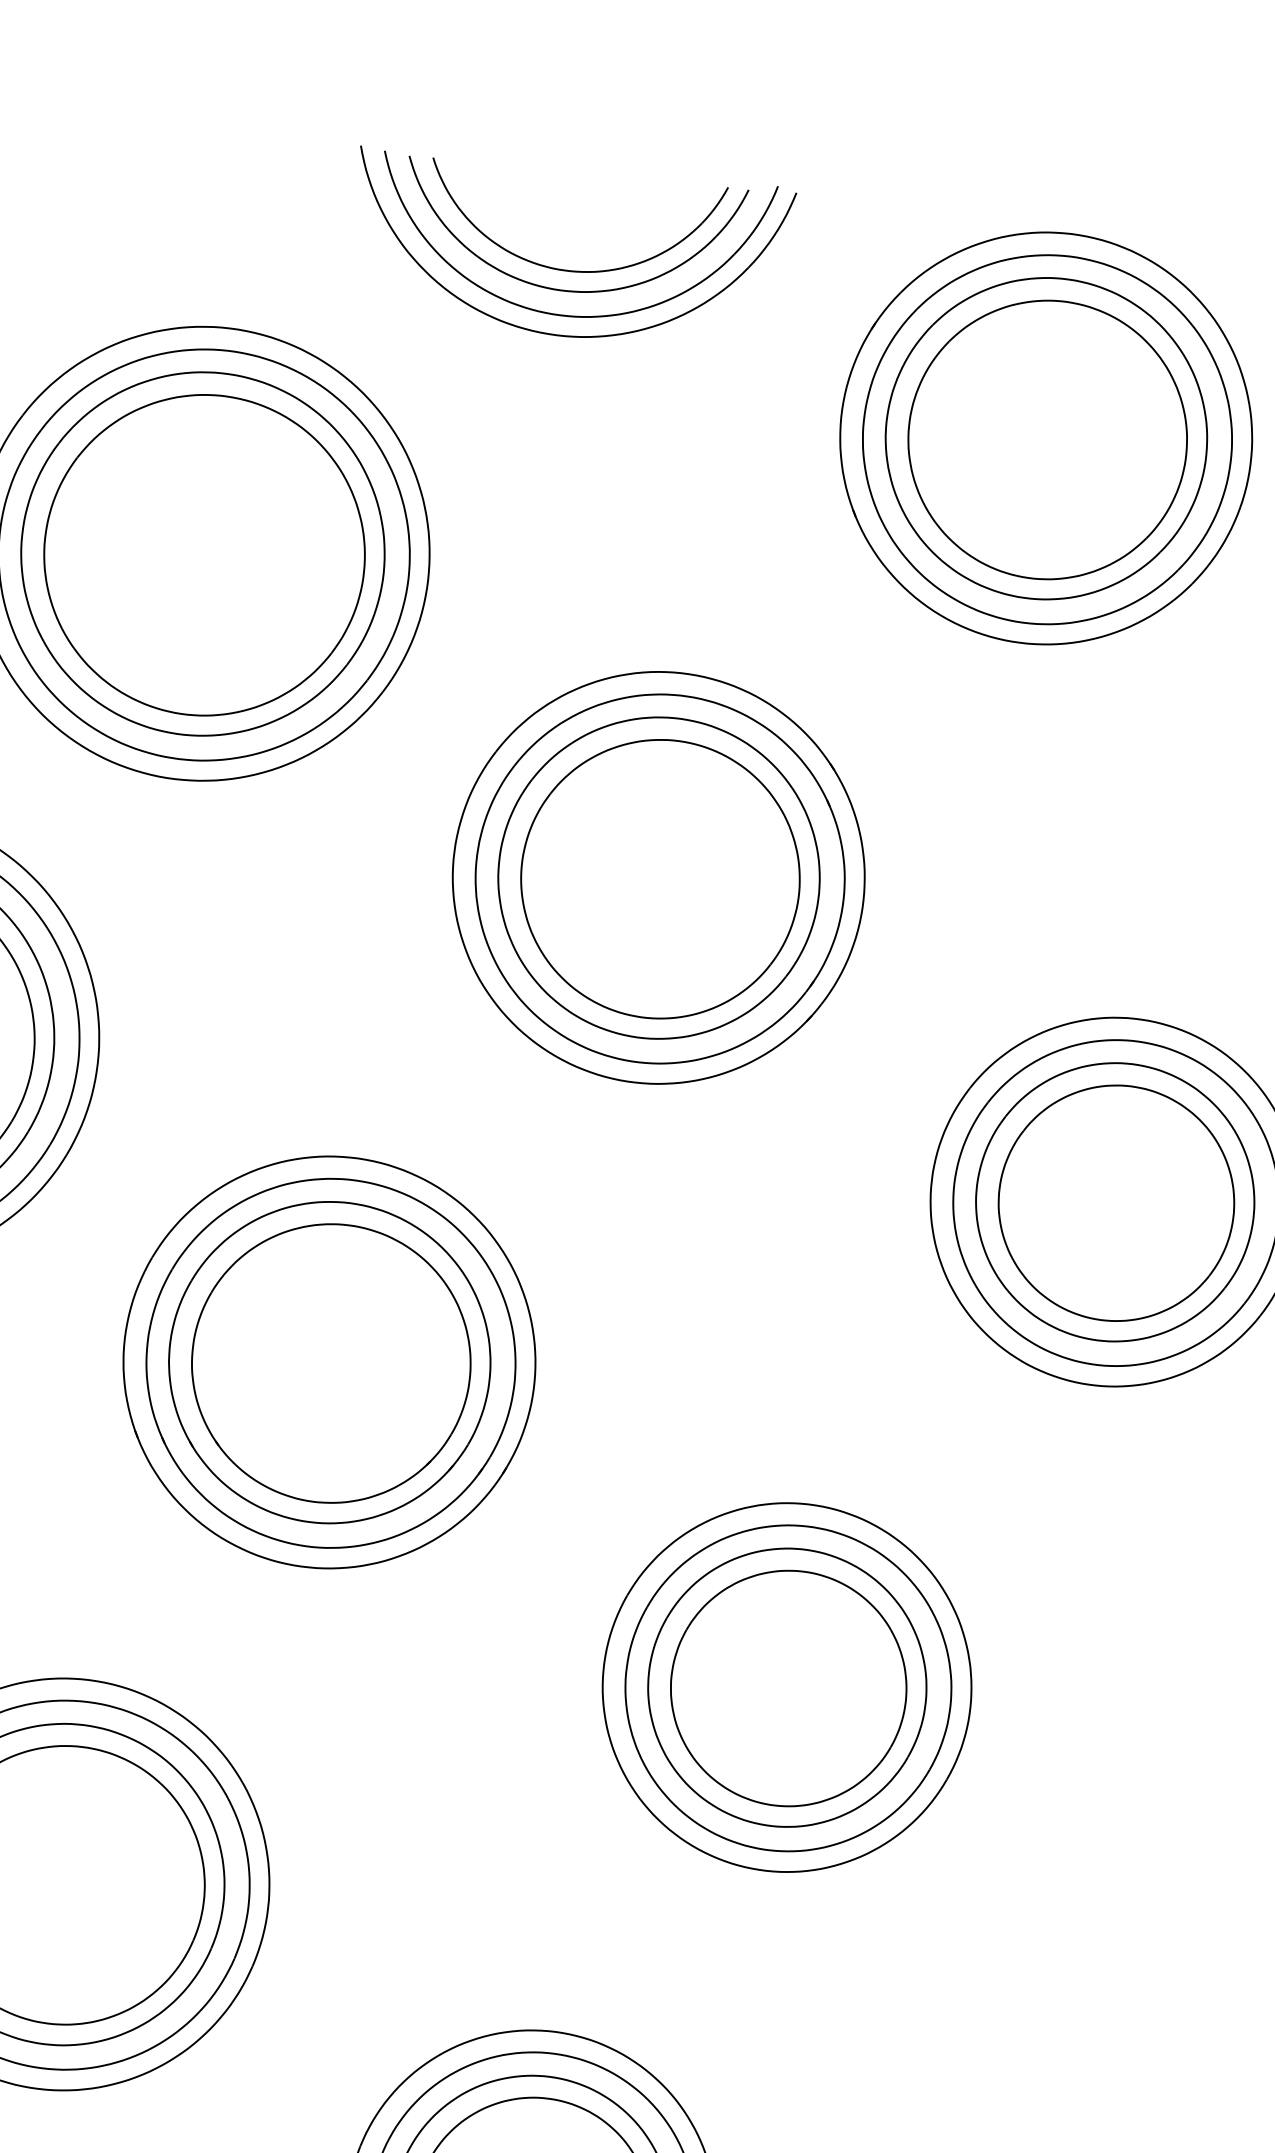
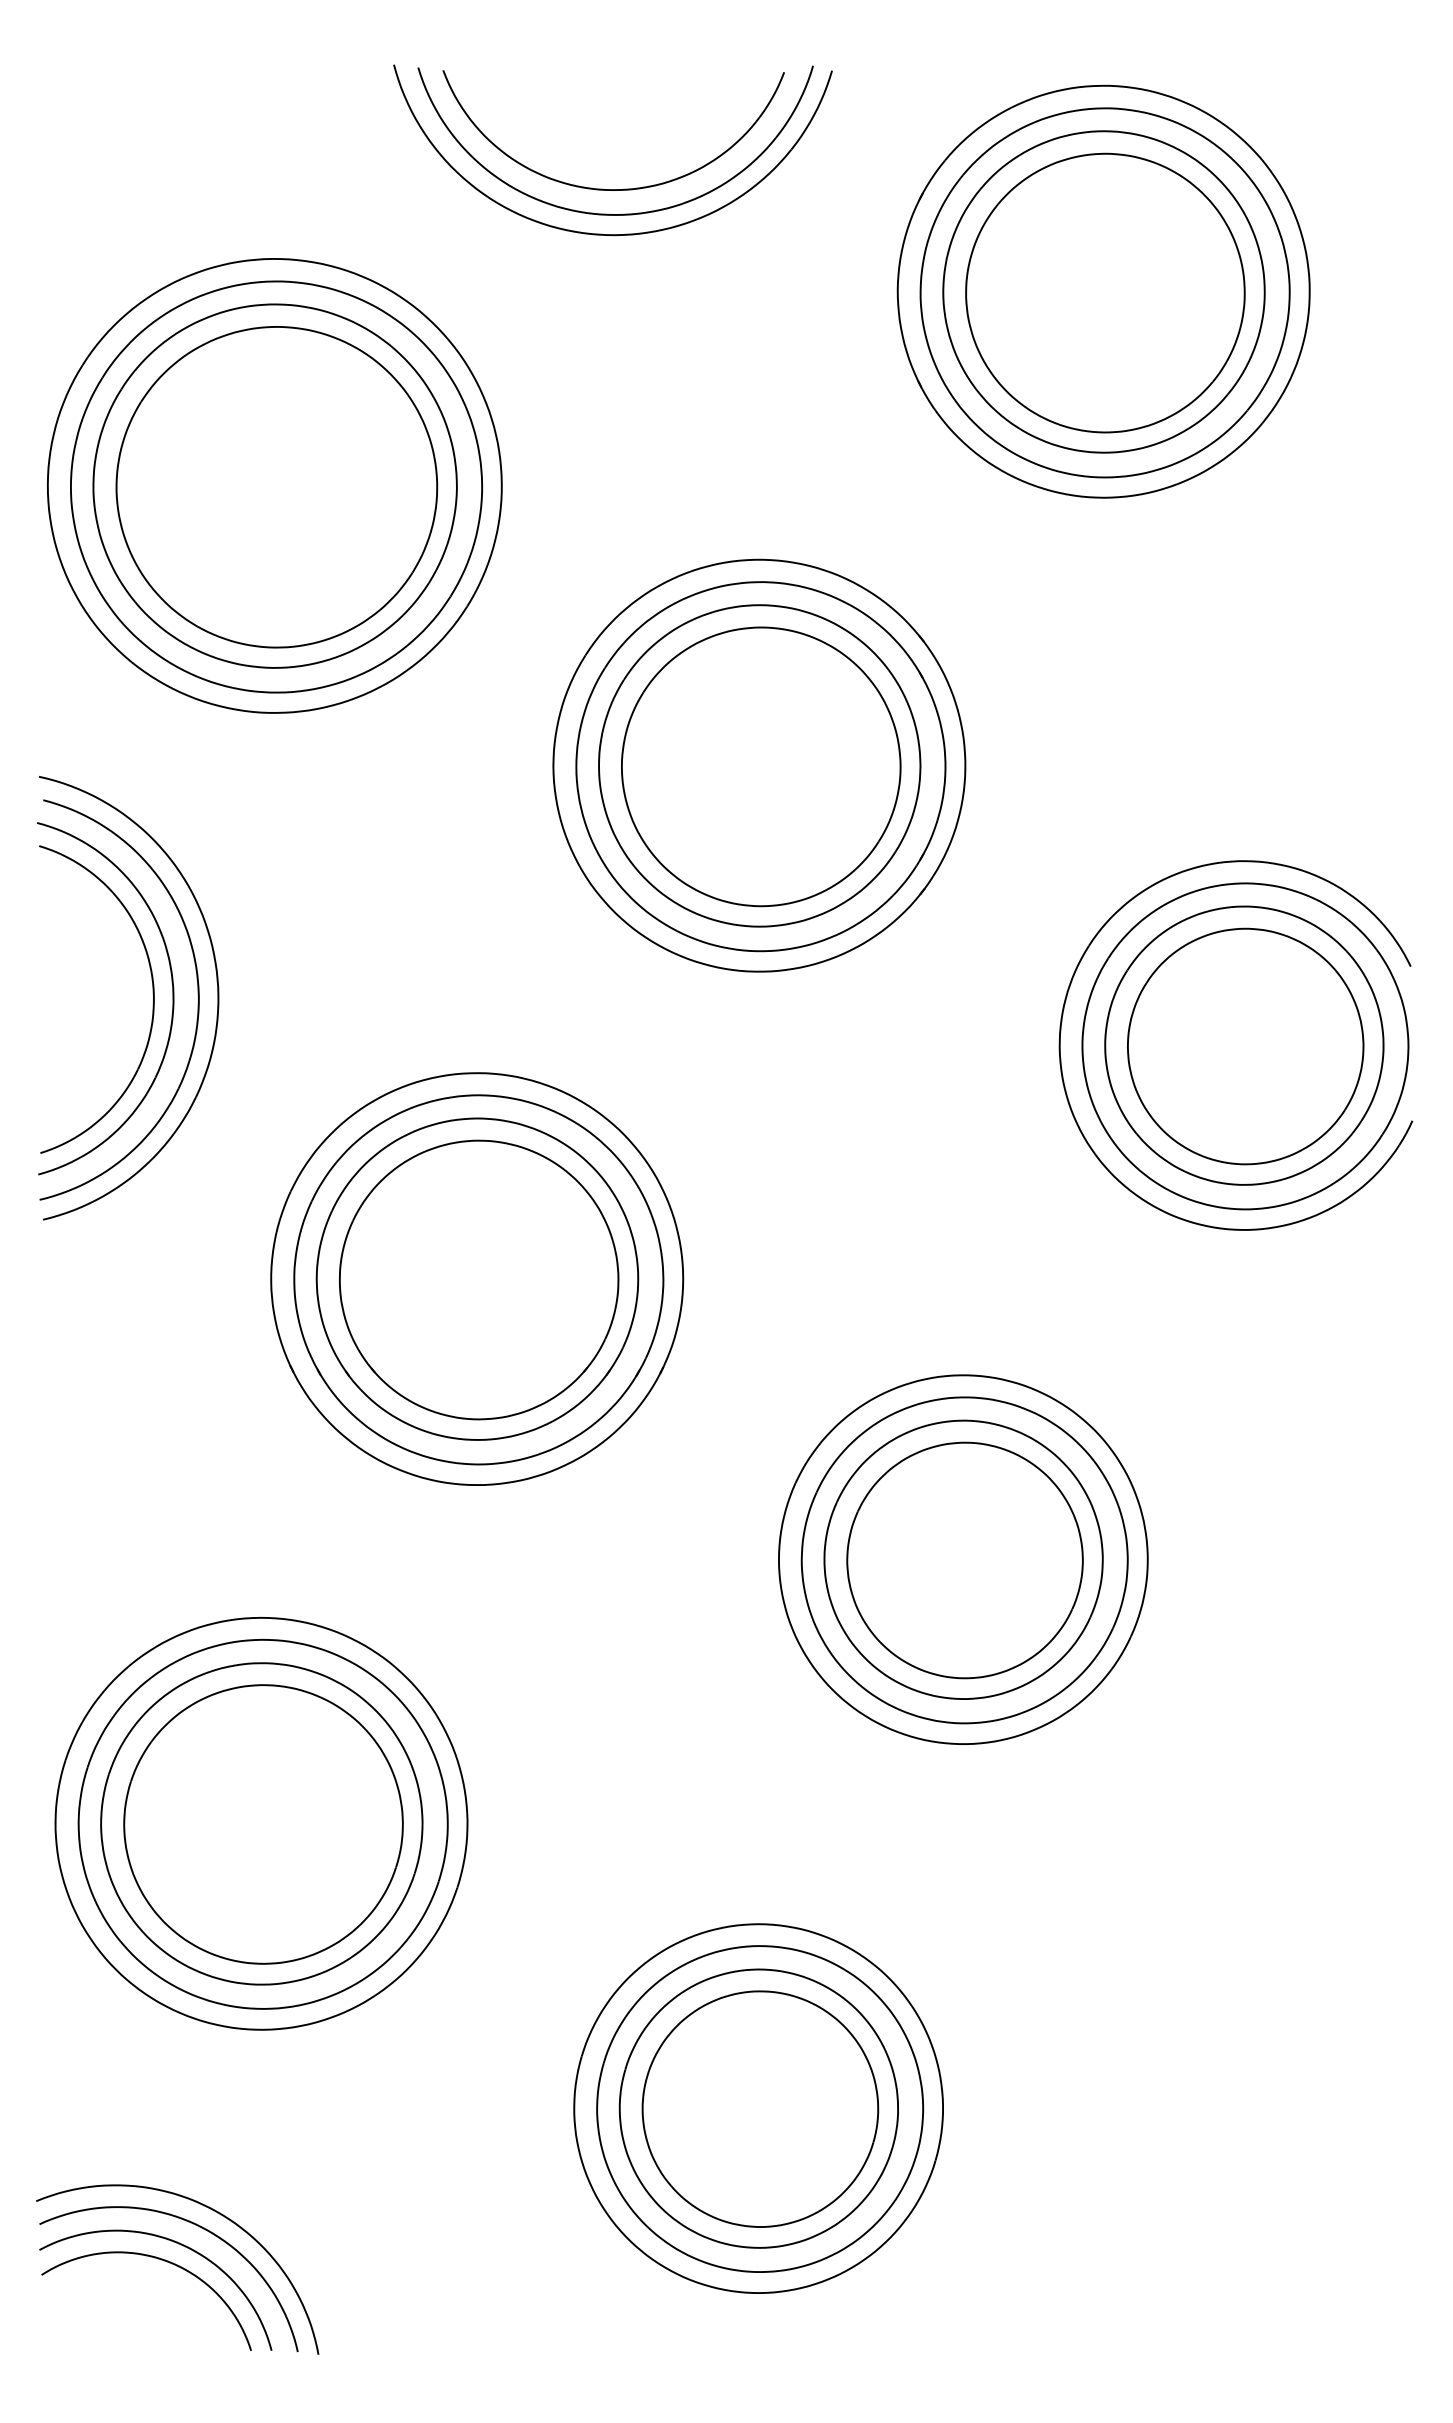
part: (565, 269) -> (609, 168), removed

